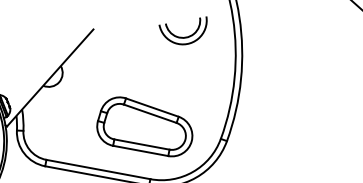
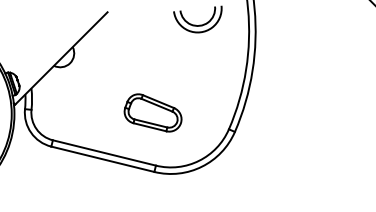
part: (143, 126) -> (152, 112), size x0.6

